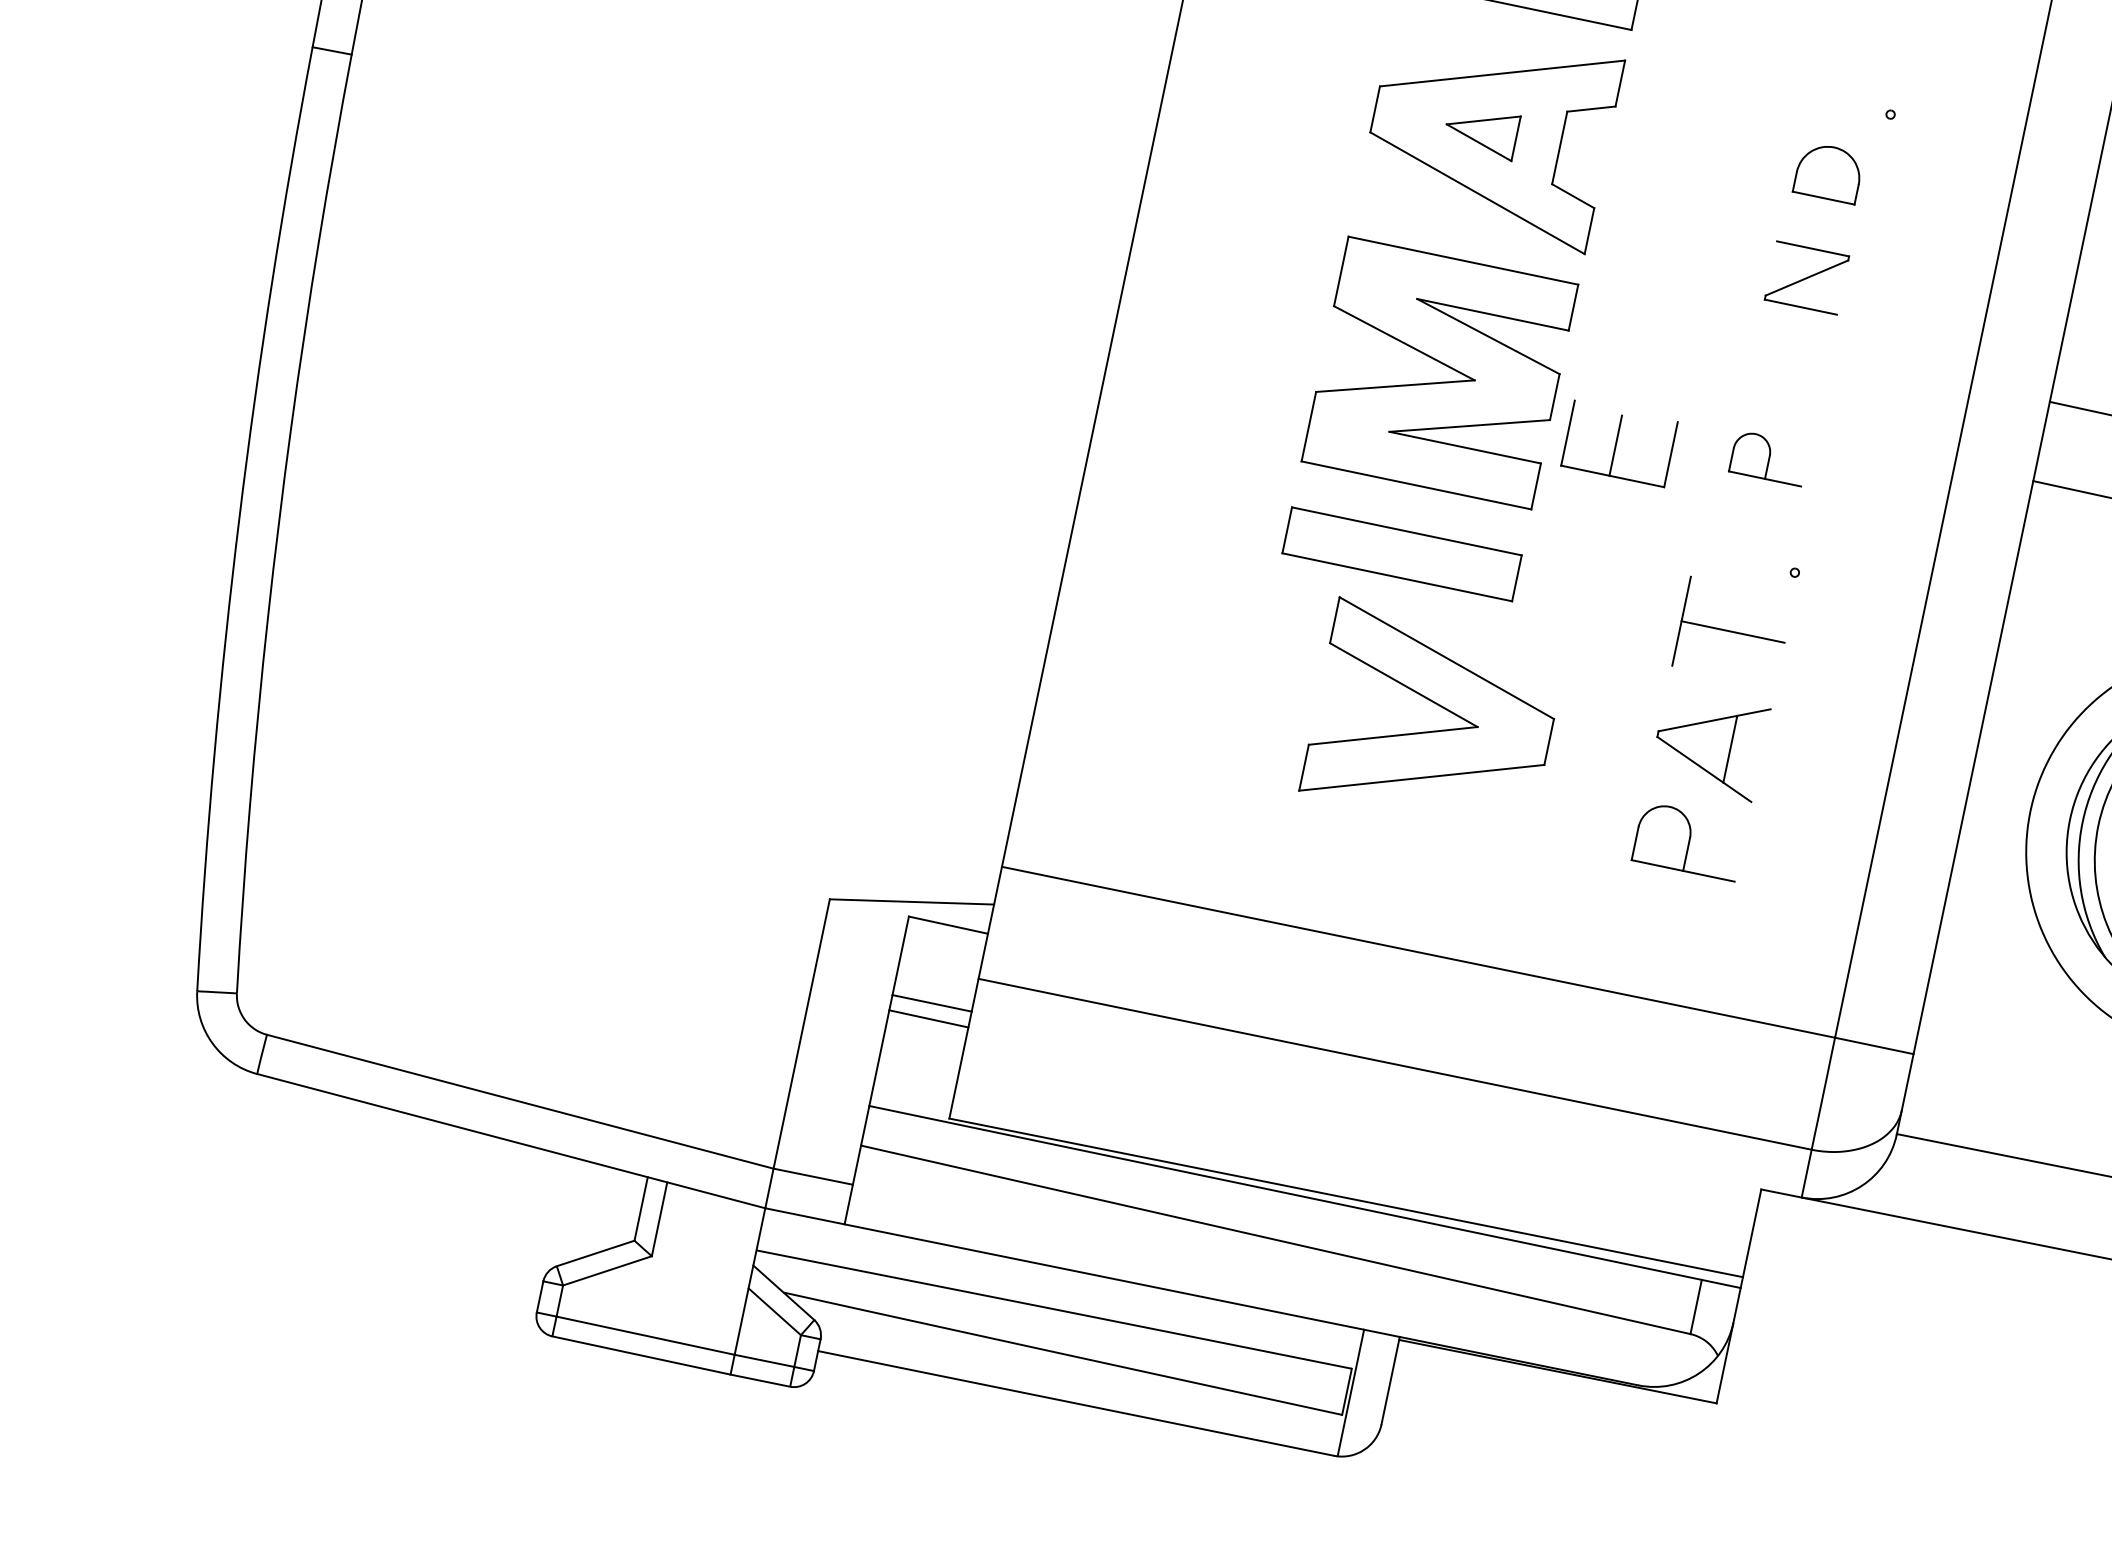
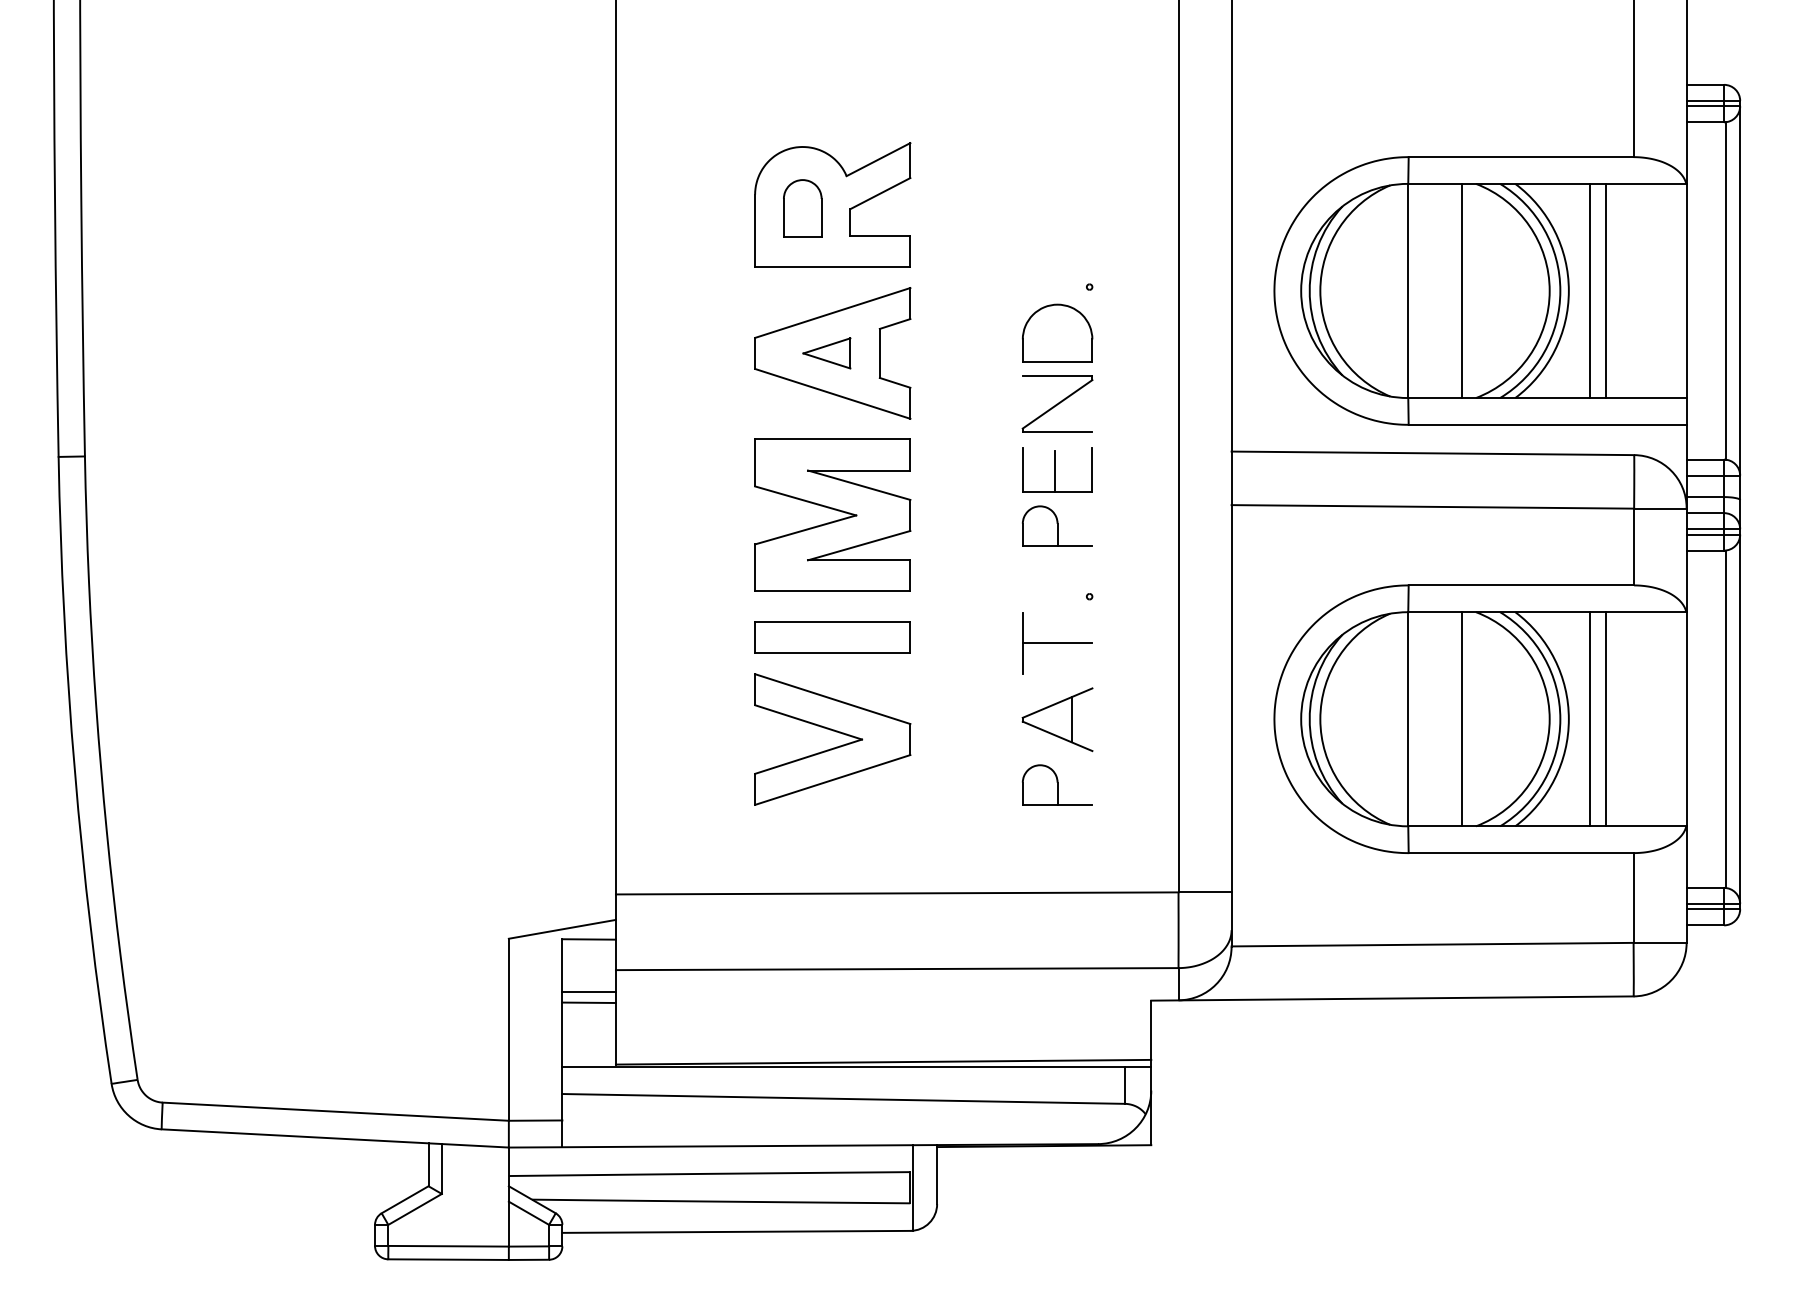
part: (1829, 171) -> (1057, 332), size x1.67
part: (1807, 276) -> (1057, 403), size x1.43
part: (1619, 443) -> (1057, 469), moved
part: (1769, 457) -> (1057, 525), size x1.43
part: (1437, 706) -> (833, 731), moved

